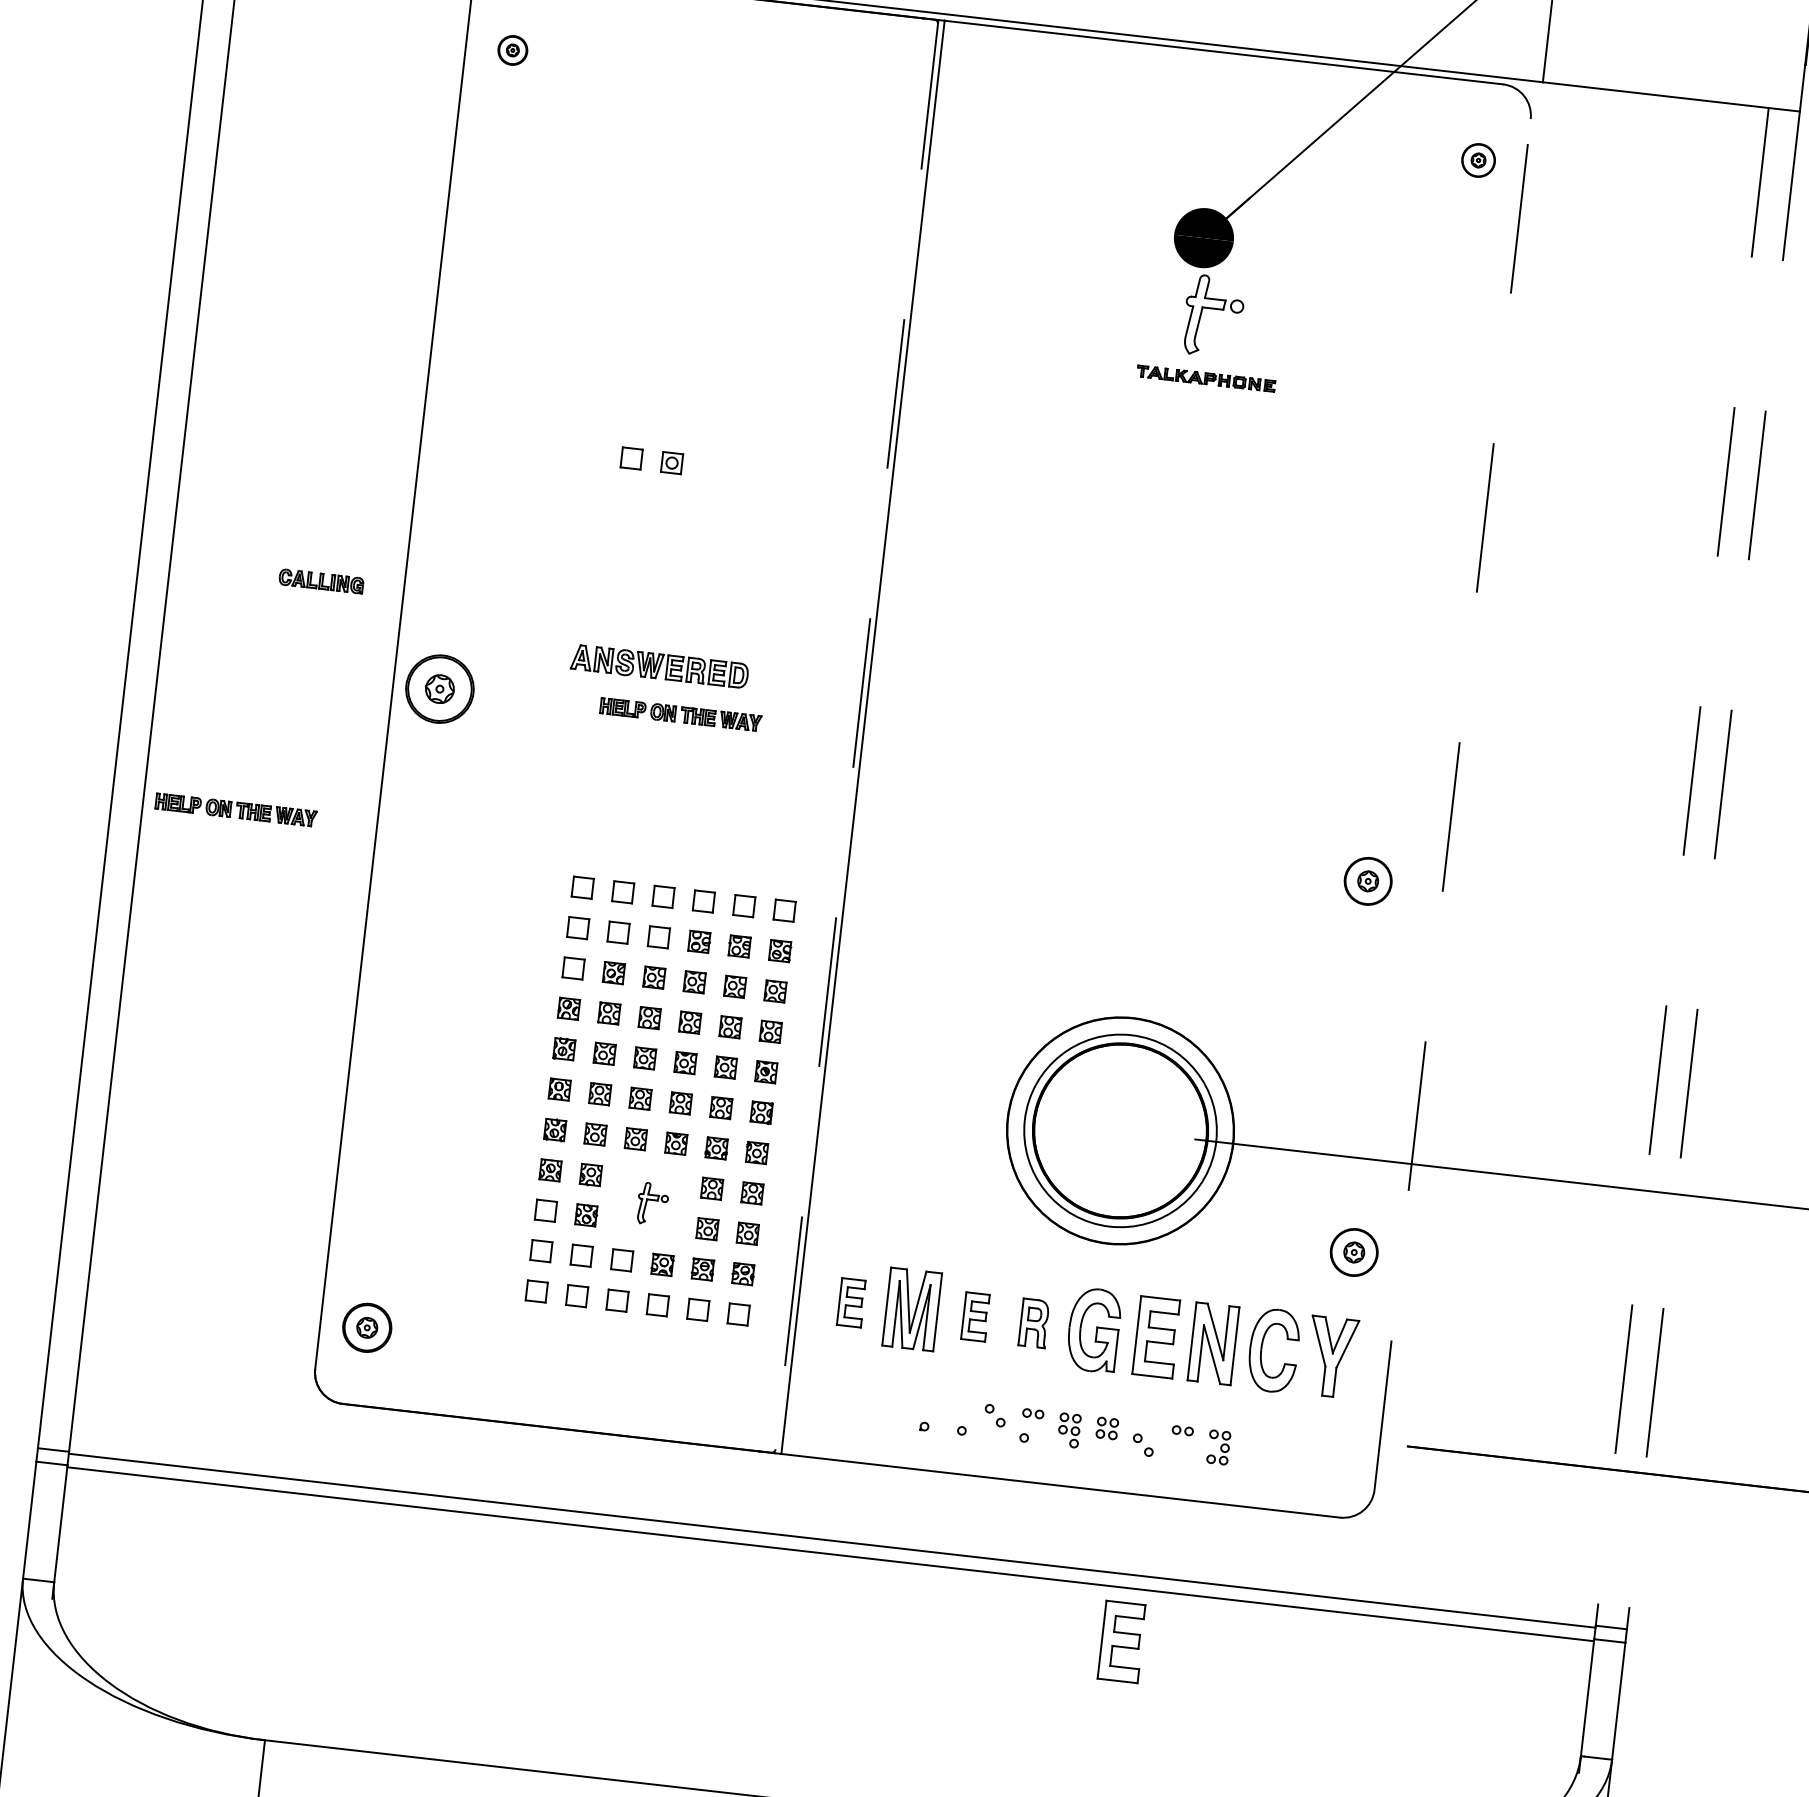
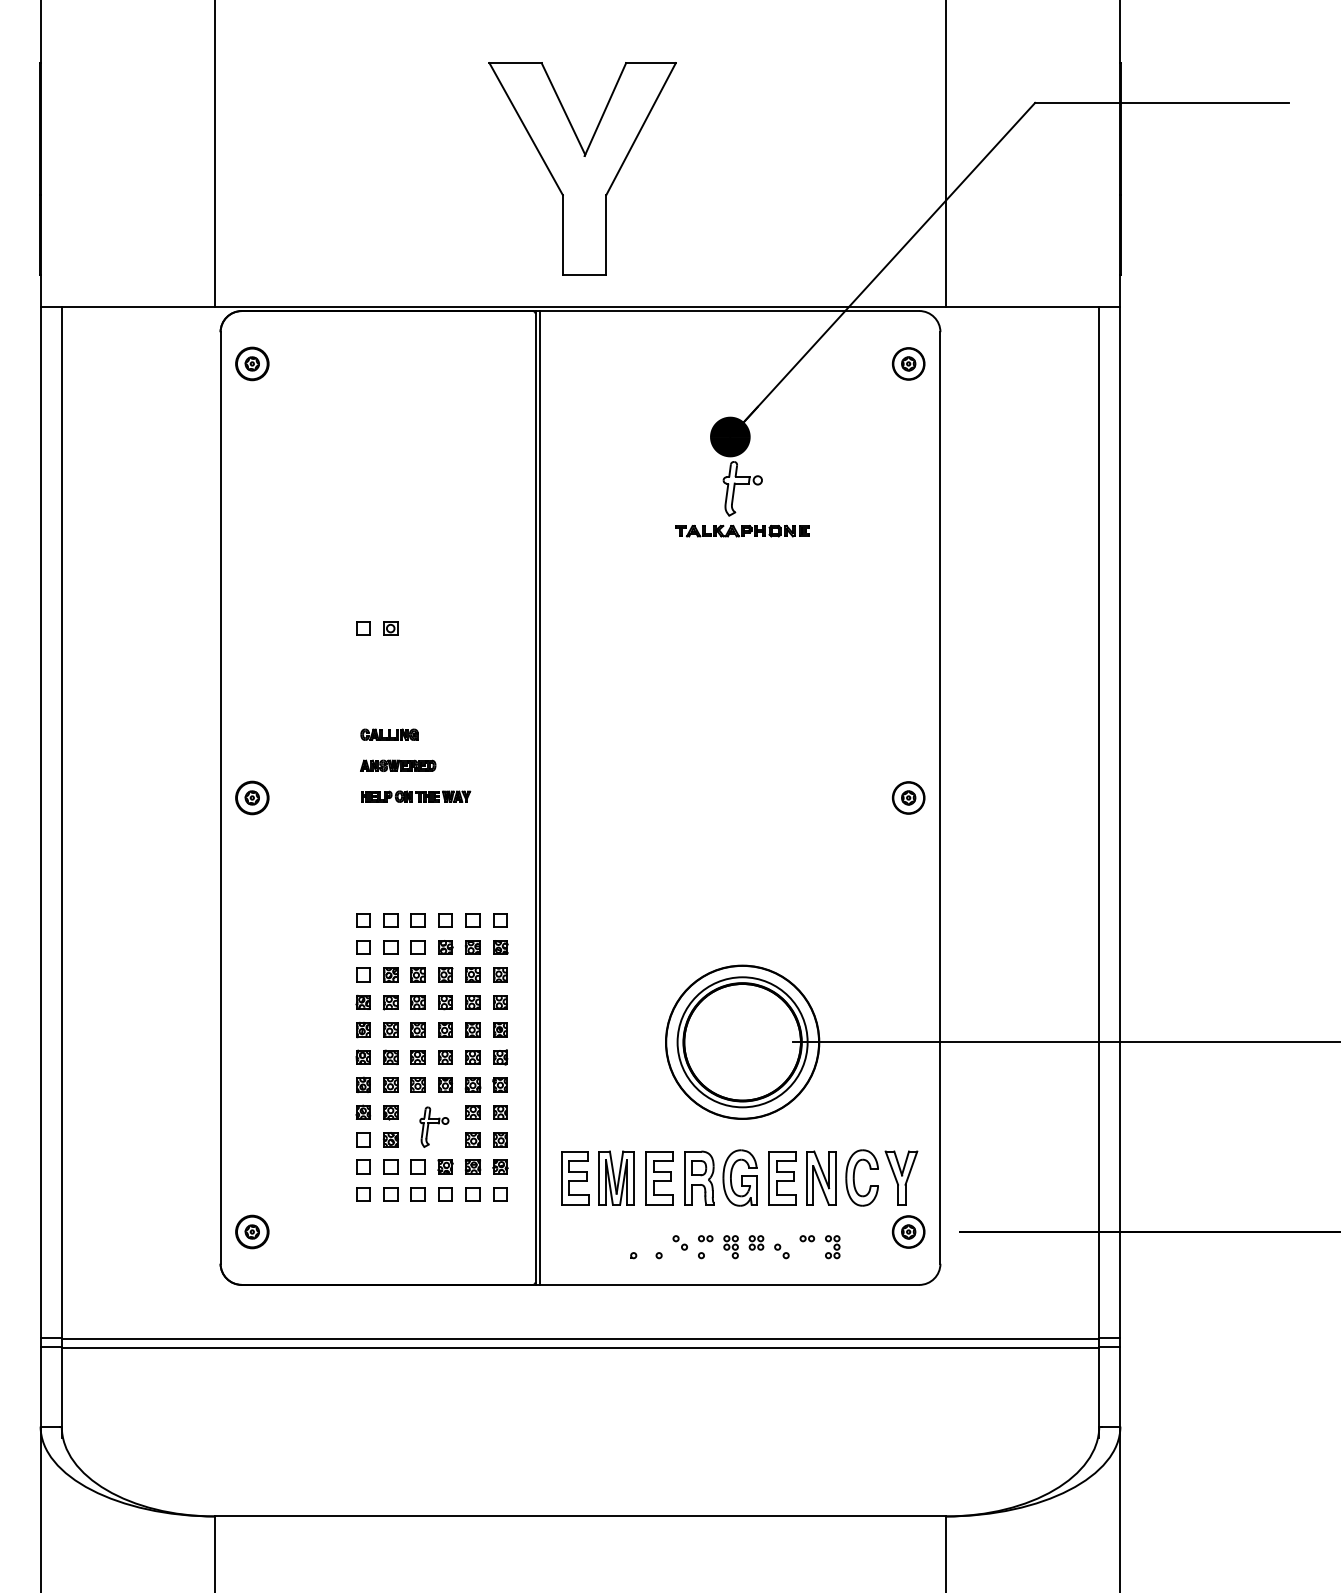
part: (513, 49) -> (252, 363), size x1.67
part: (1478, 159) -> (908, 363), size x1.43
part: (1206, 377) -> (742, 530), size x1.43
part: (321, 581) -> (389, 734), moved
part: (660, 665) -> (398, 765), size x0.62
part: (440, 688) -> (252, 797), size x0.71
line: (856, 735) -> (535, 797), dashed -> solid
line: (1452, 803) -> (940, 797), dashed -> solid
part: (237, 809) -> (125, 894), removed
line: (1682, 867) -> (1099, 822), dashed -> solid
line: (1713, 870) -> (1120, 822), dashed -> solid
part: (1368, 880) -> (908, 797), moved
part: (652, 1203) -> (434, 1126), size x1.43
part: (1354, 1251) -> (908, 1231), moved
part: (851, 1303) -> (575, 1178), size x1.67
part: (975, 1317) -> (659, 1178), size x1.67
part: (1034, 1322) -> (699, 1177), size x1.67
part: (1121, 1642) -> (782, 1385), removed

